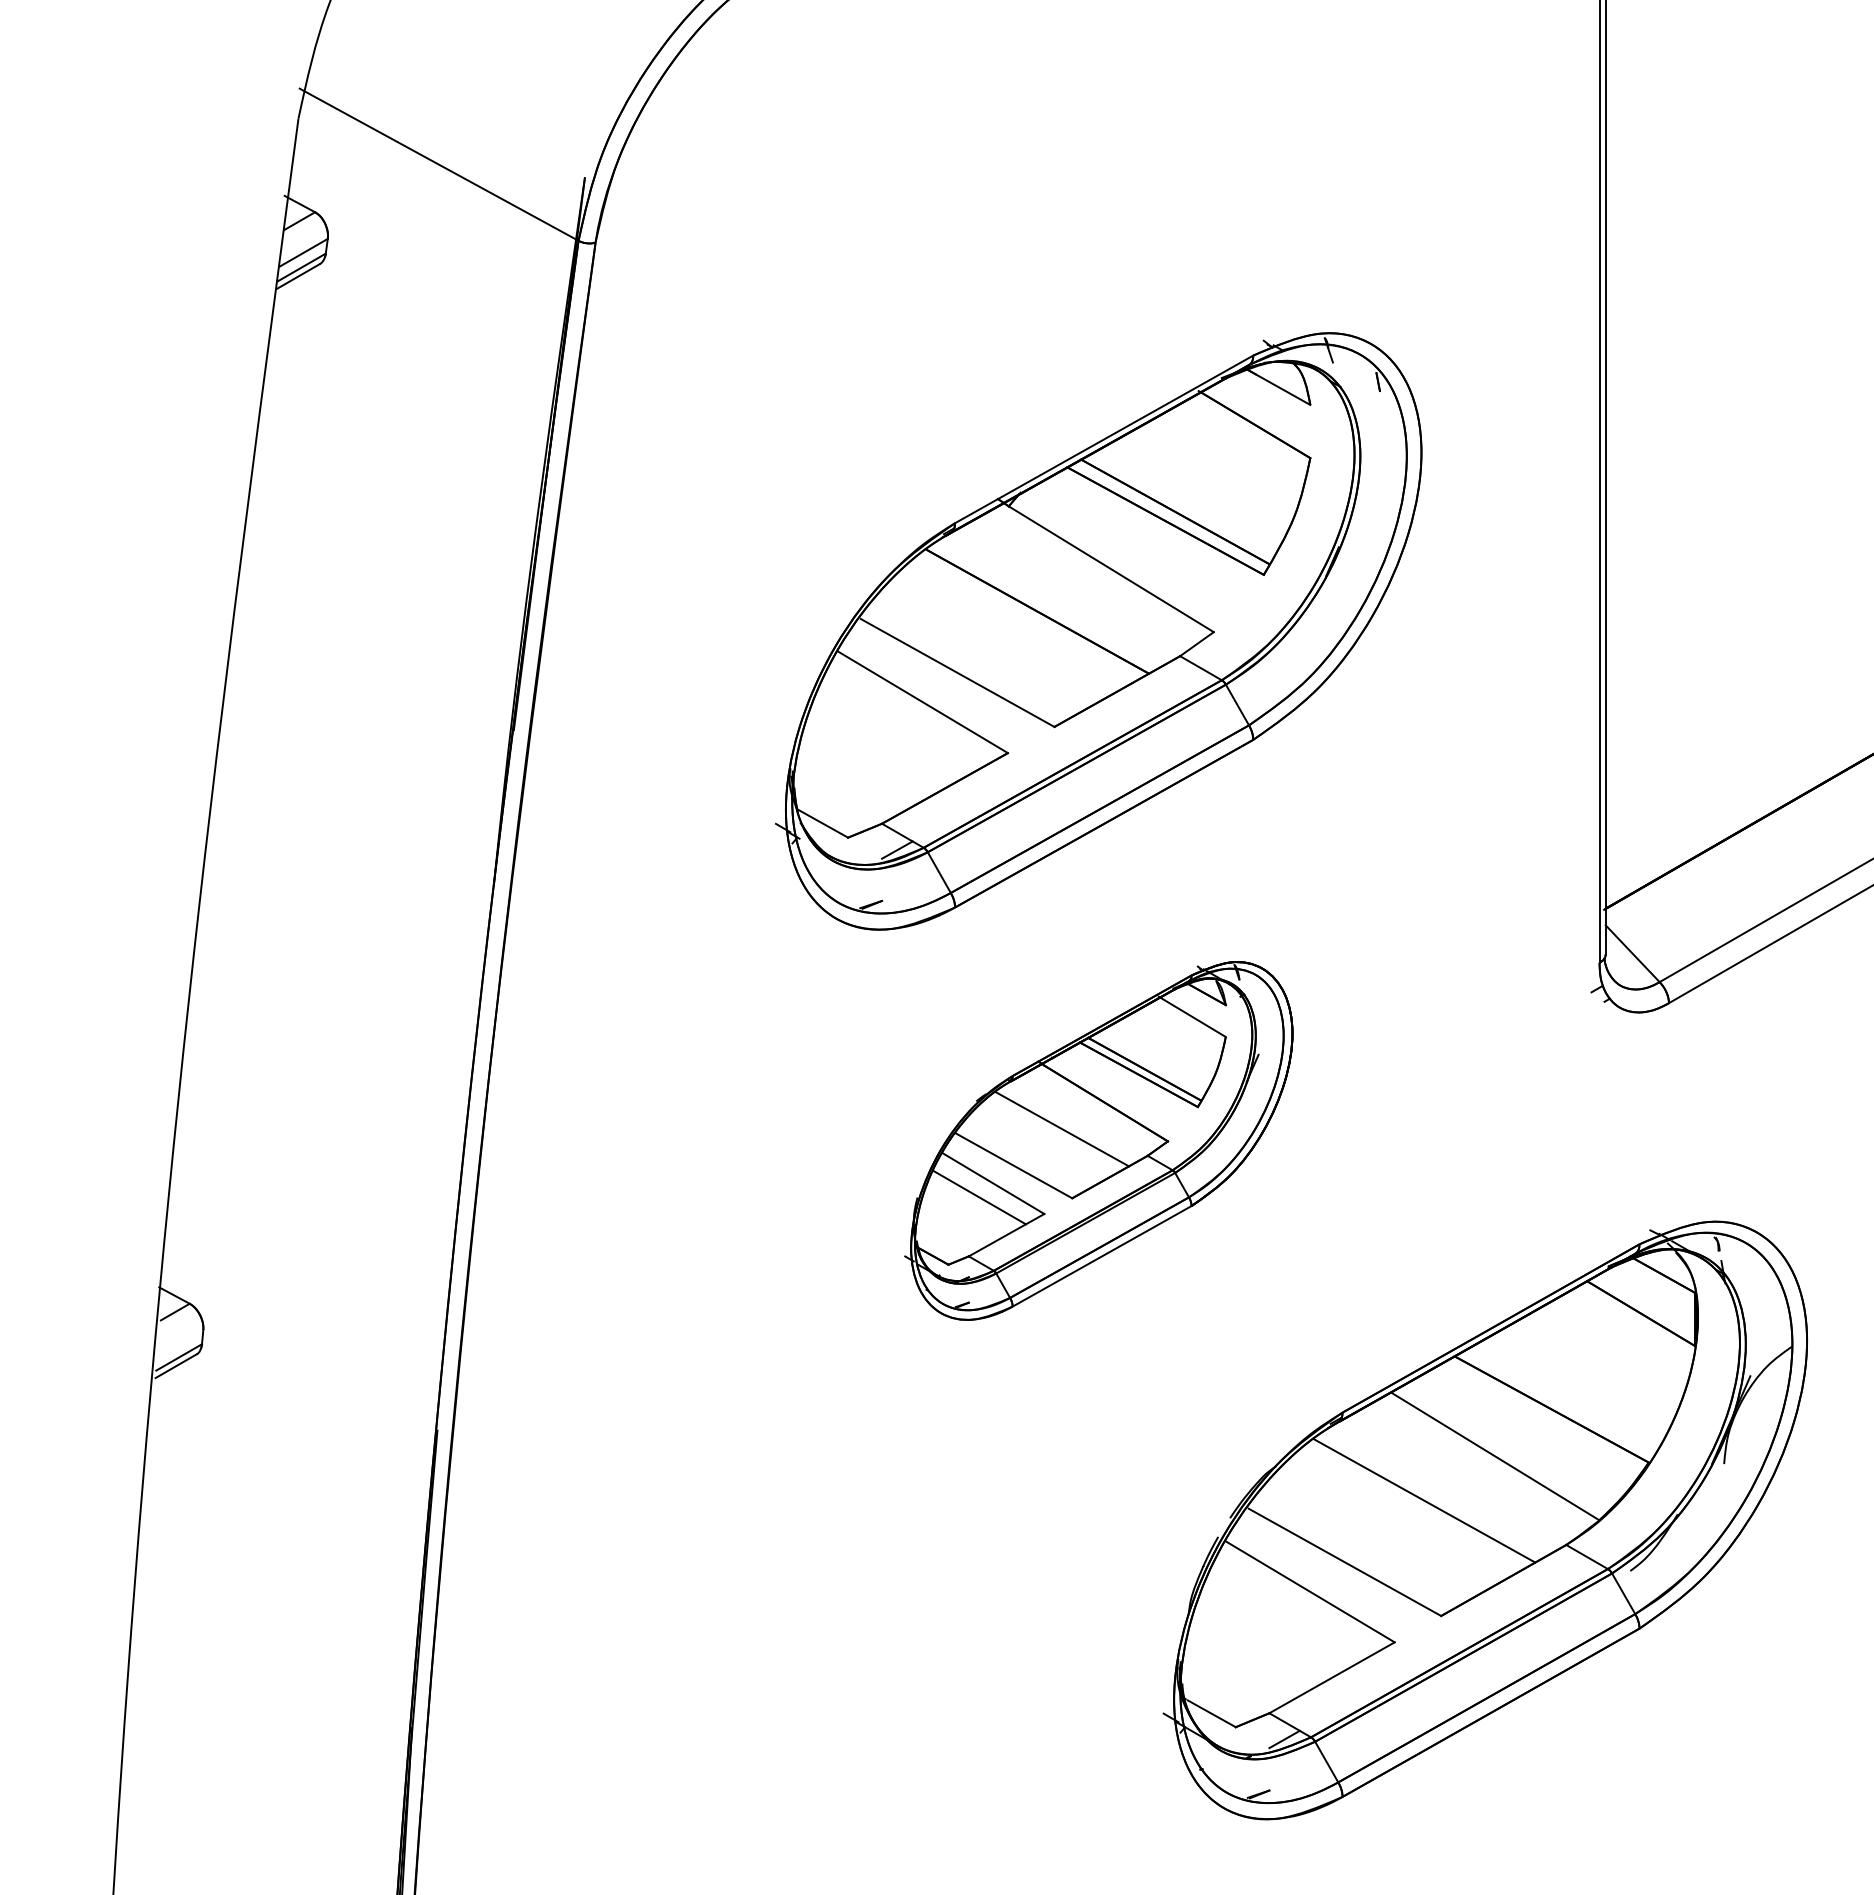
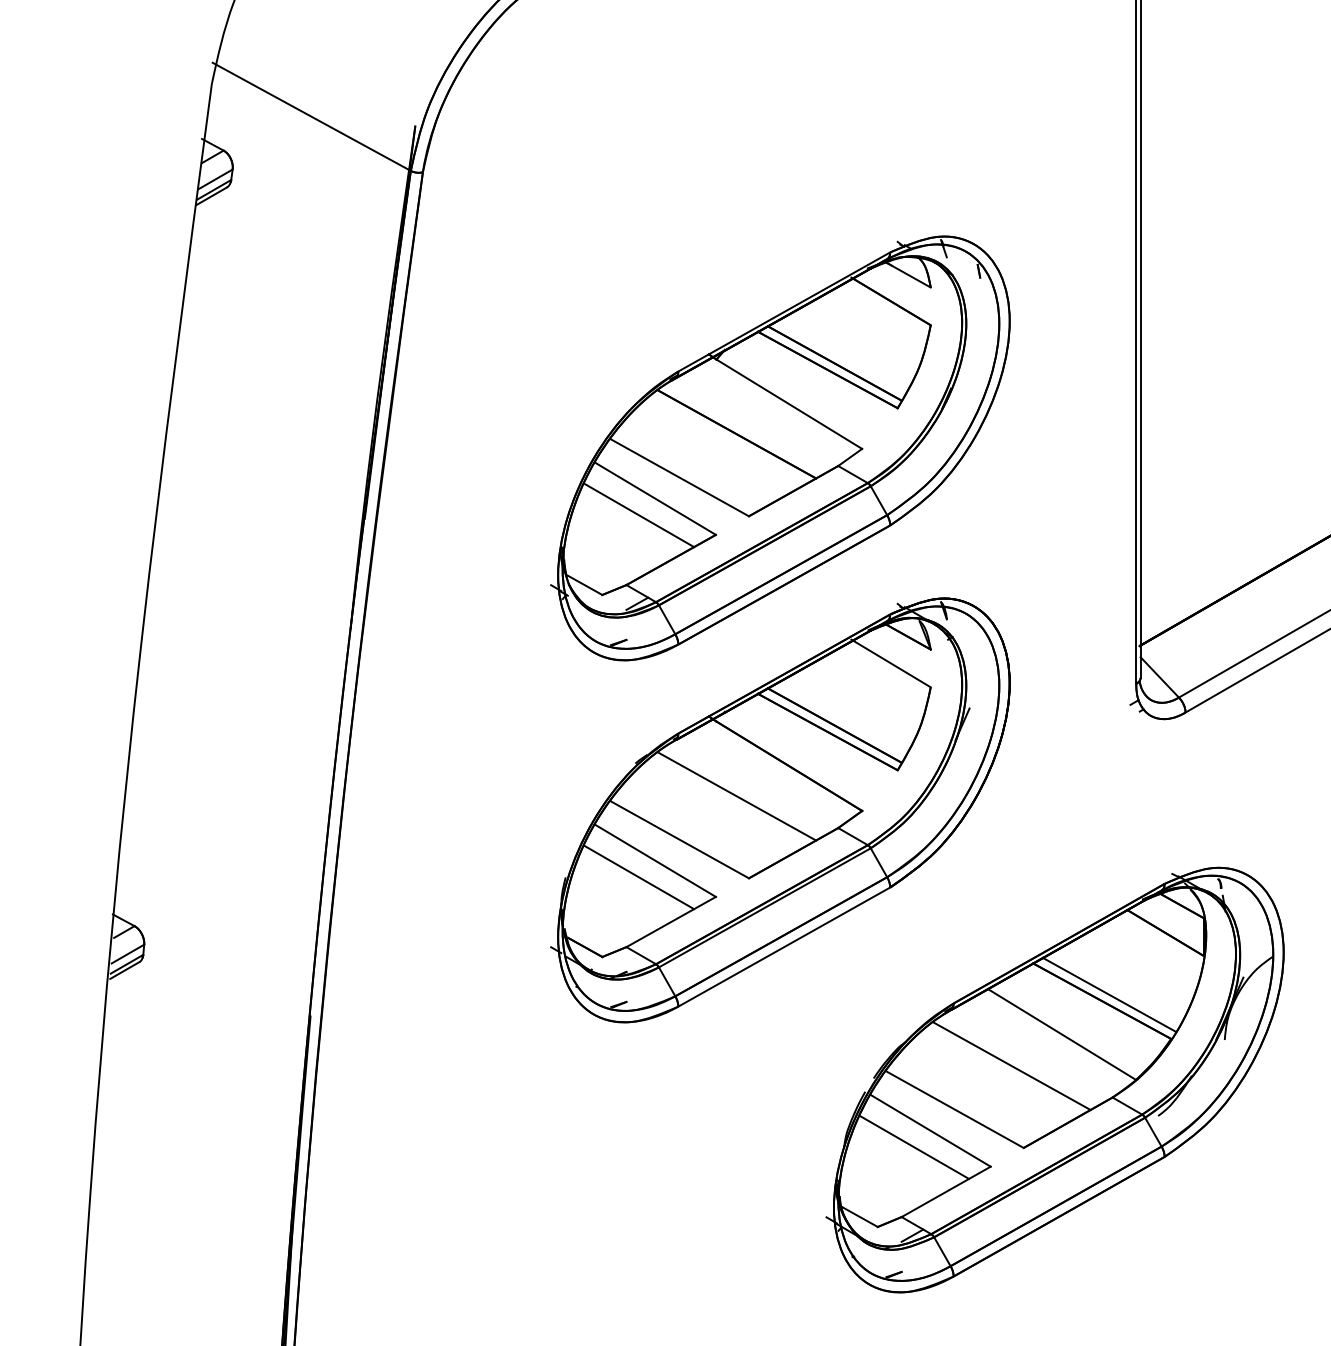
line: (899, 725) -> (638, 515), added
part: (1098, 1140) -> (780, 810), size x1.67
line: (180, 1342) -> (128, 953), added
line: (1561, 1400) -> (1109, 994), added
line: (1287, 1615) -> (914, 1147), added

